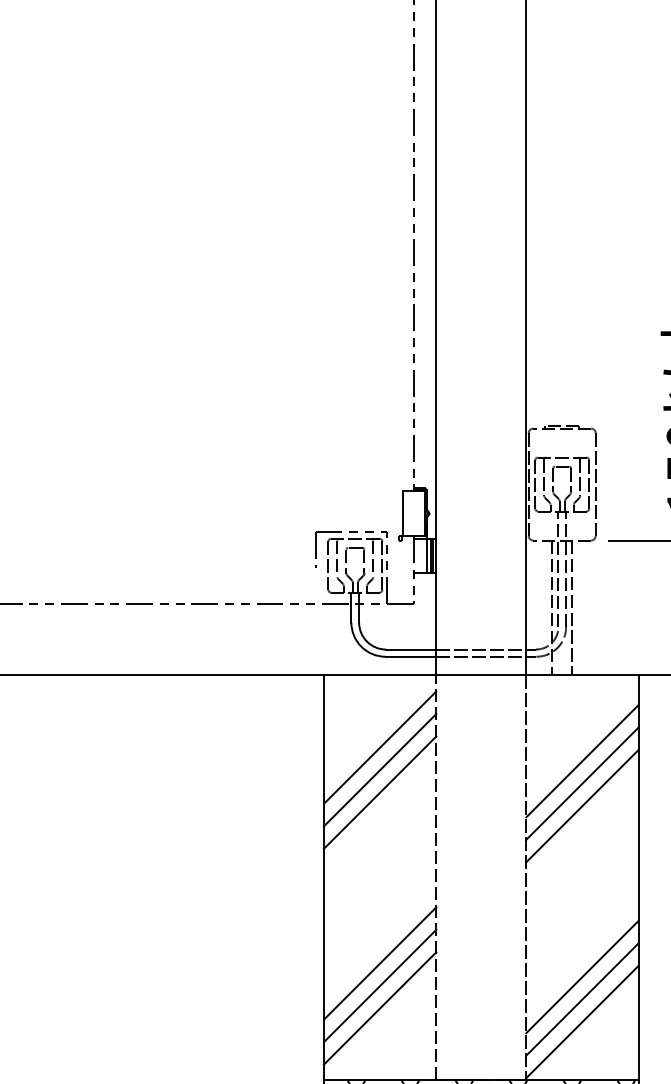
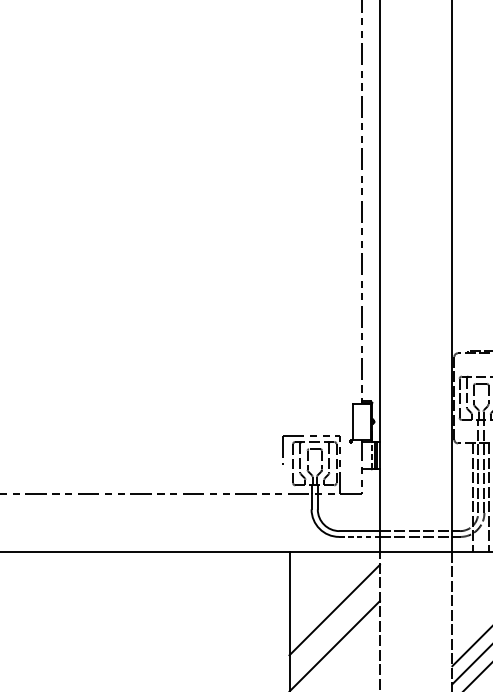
line: (426, 555) -> (372, 455), solid -> dashed
line: (411, 656) -> (359, 536), solid -> dashed
line: (379, 769) -> (334, 627), removed

